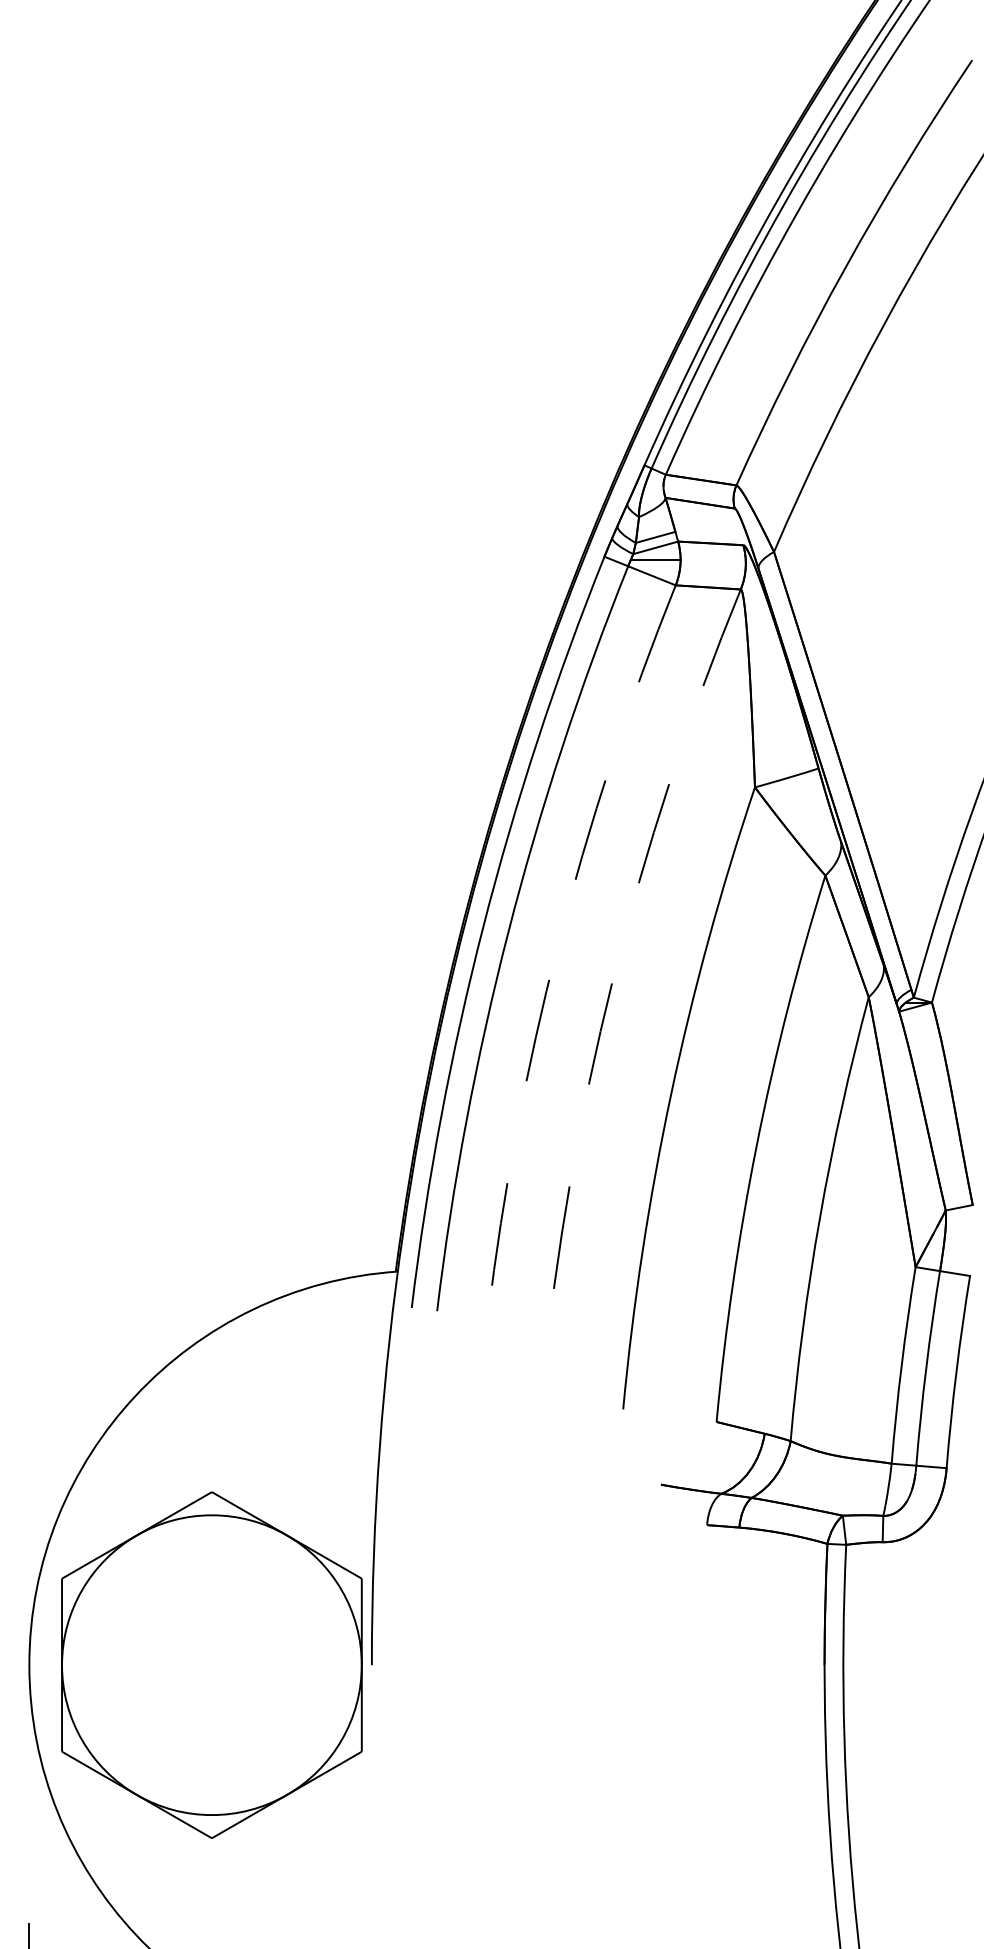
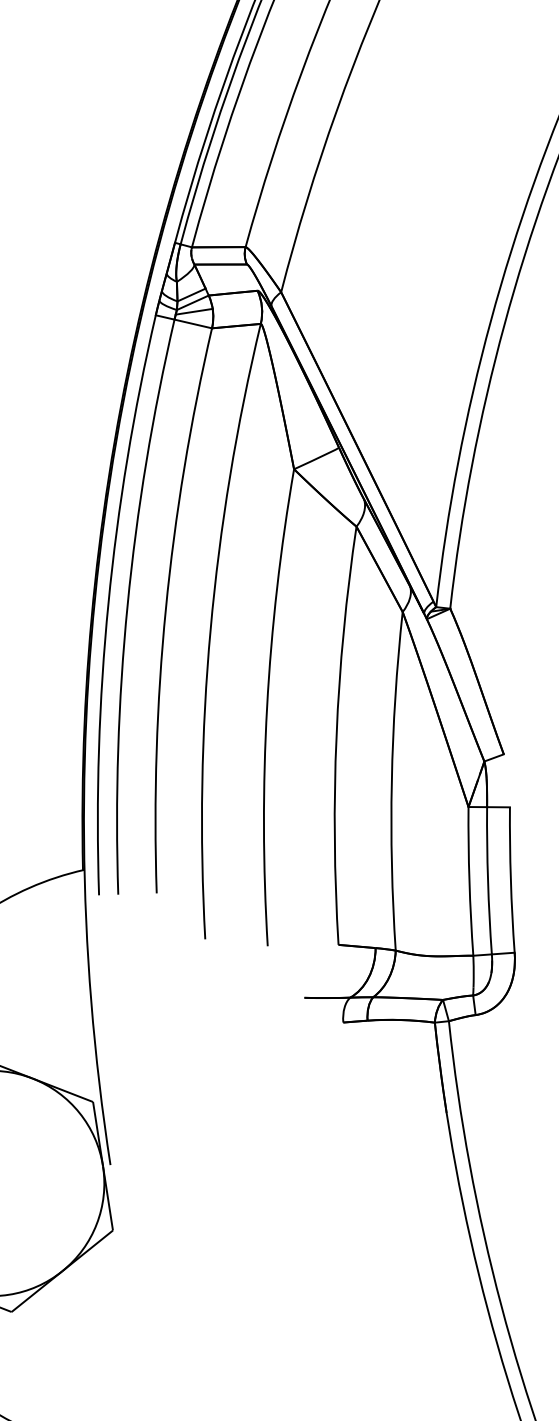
arc: (557, 945) -> (165, 609), dashed -> solid
arc: (612, 981) -> (210, 629), dashed -> solid

